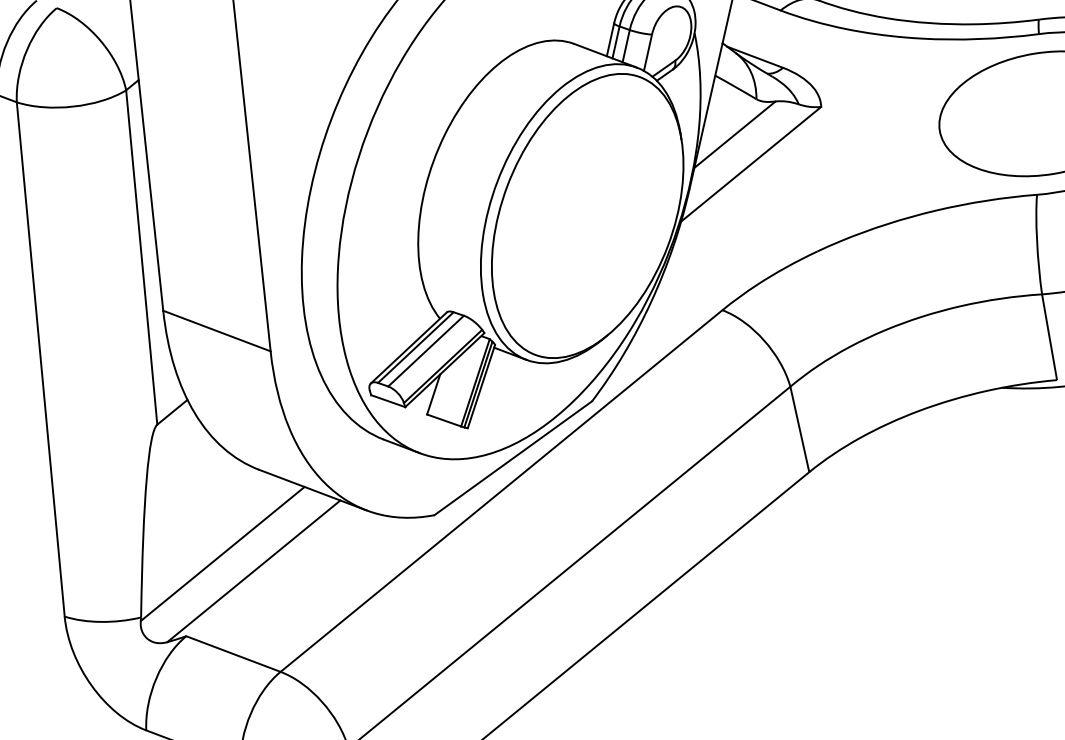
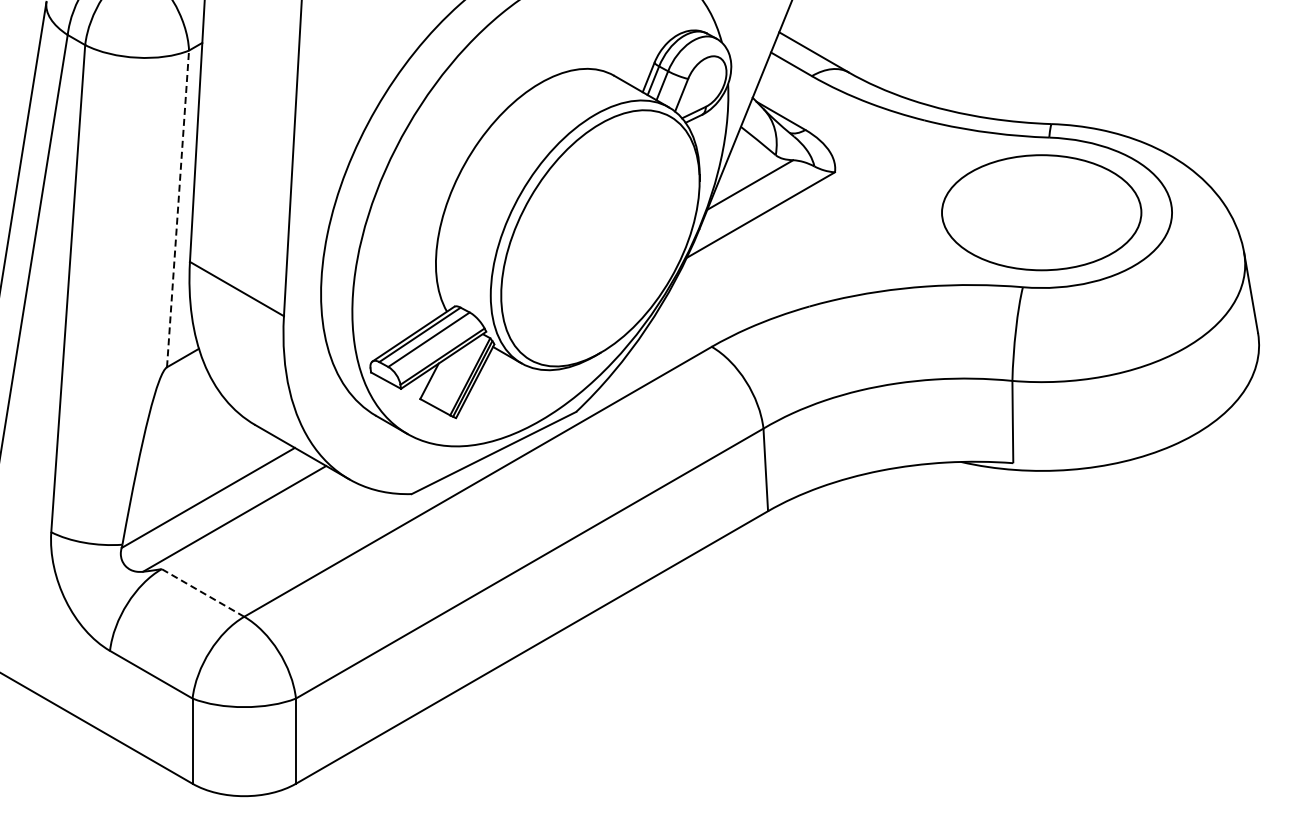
line: (142, 256) -> (178, 208), solid -> dashed
line: (233, 653) -> (203, 592), solid -> dashed

